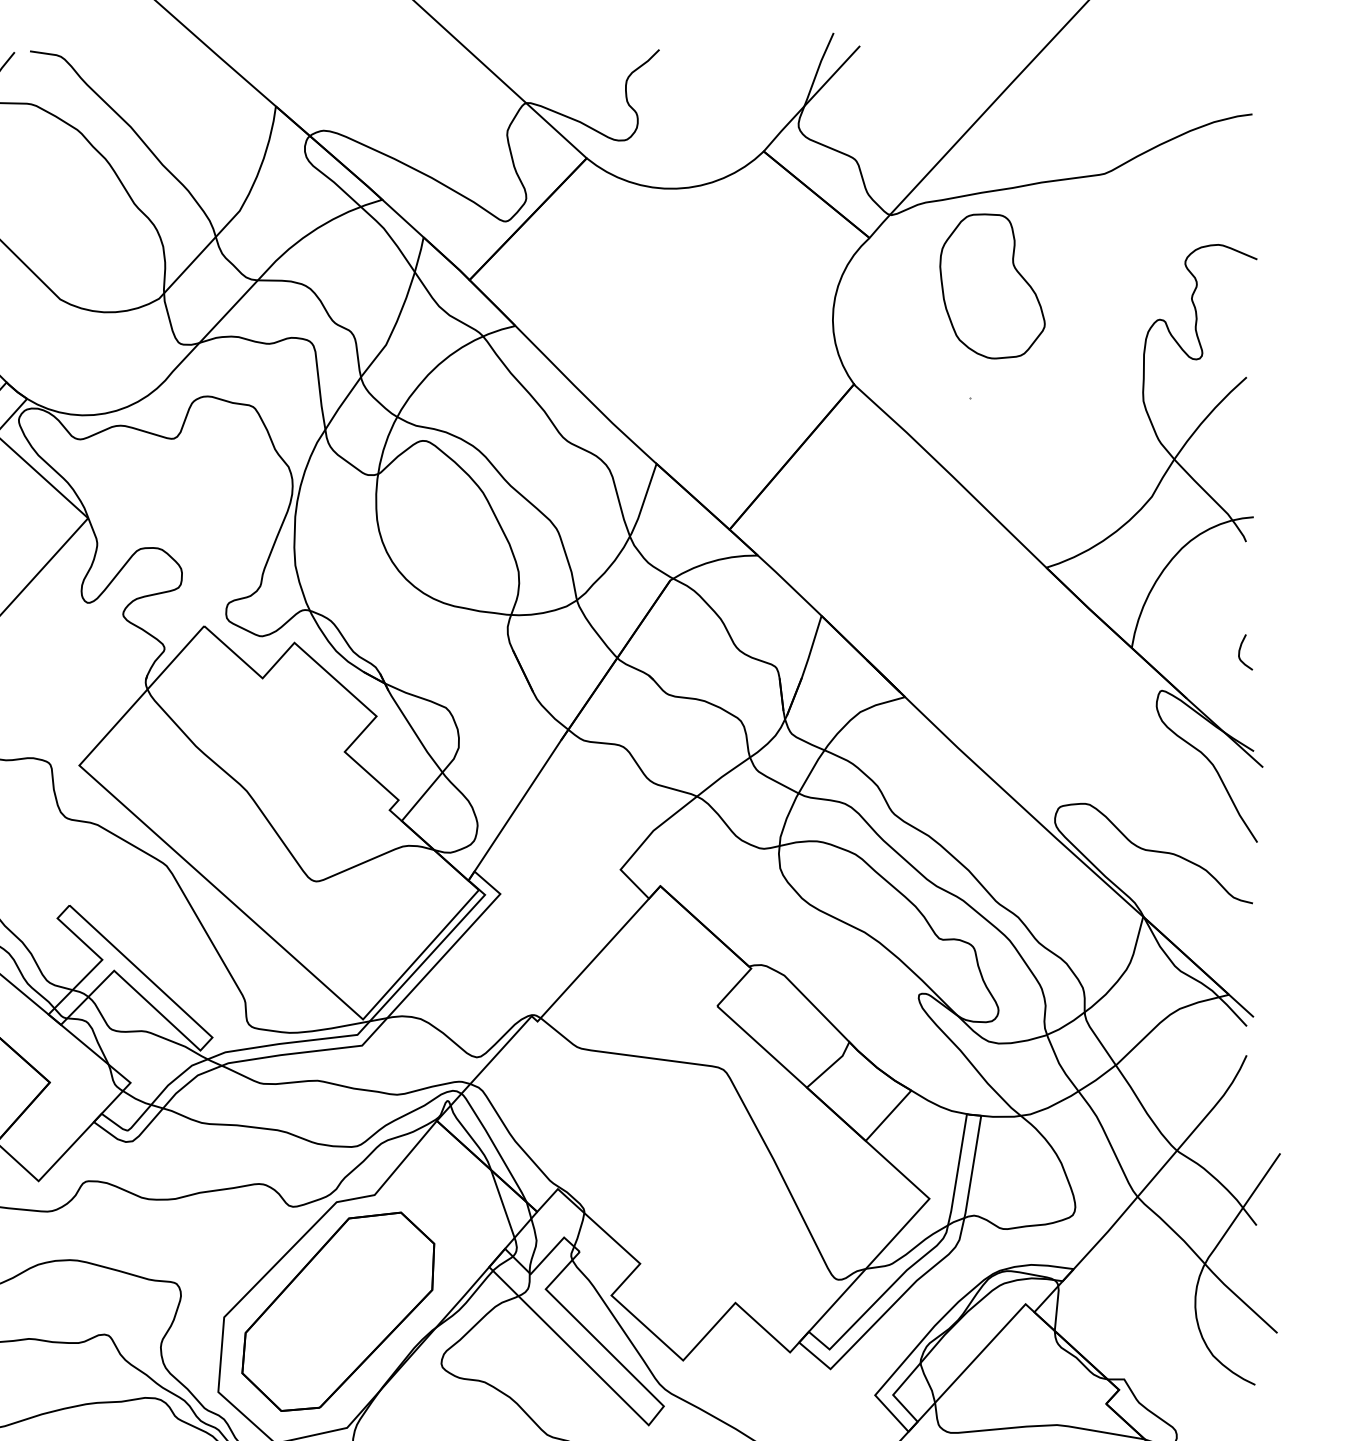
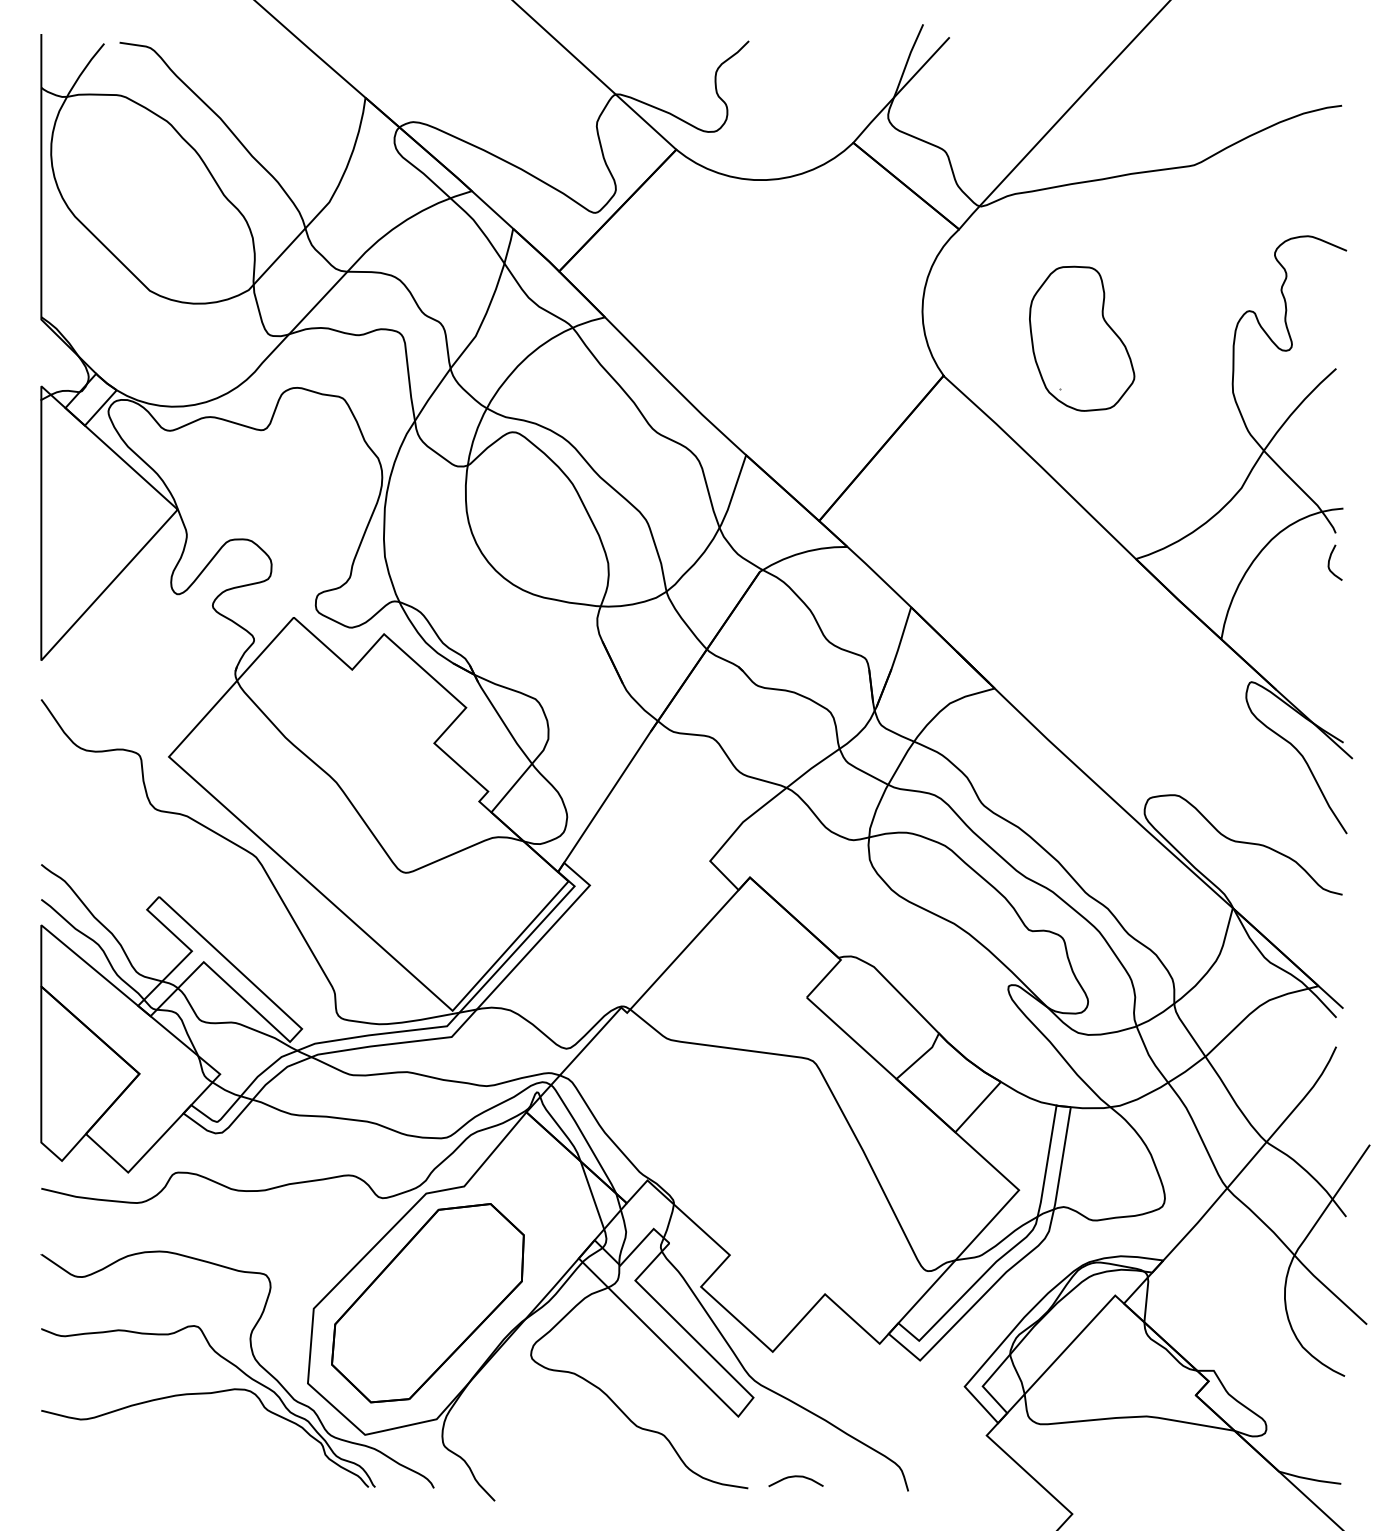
part: (992, 286) -> (1082, 338), moved
curve: (1240, 650) -> (1330, 560), moved

